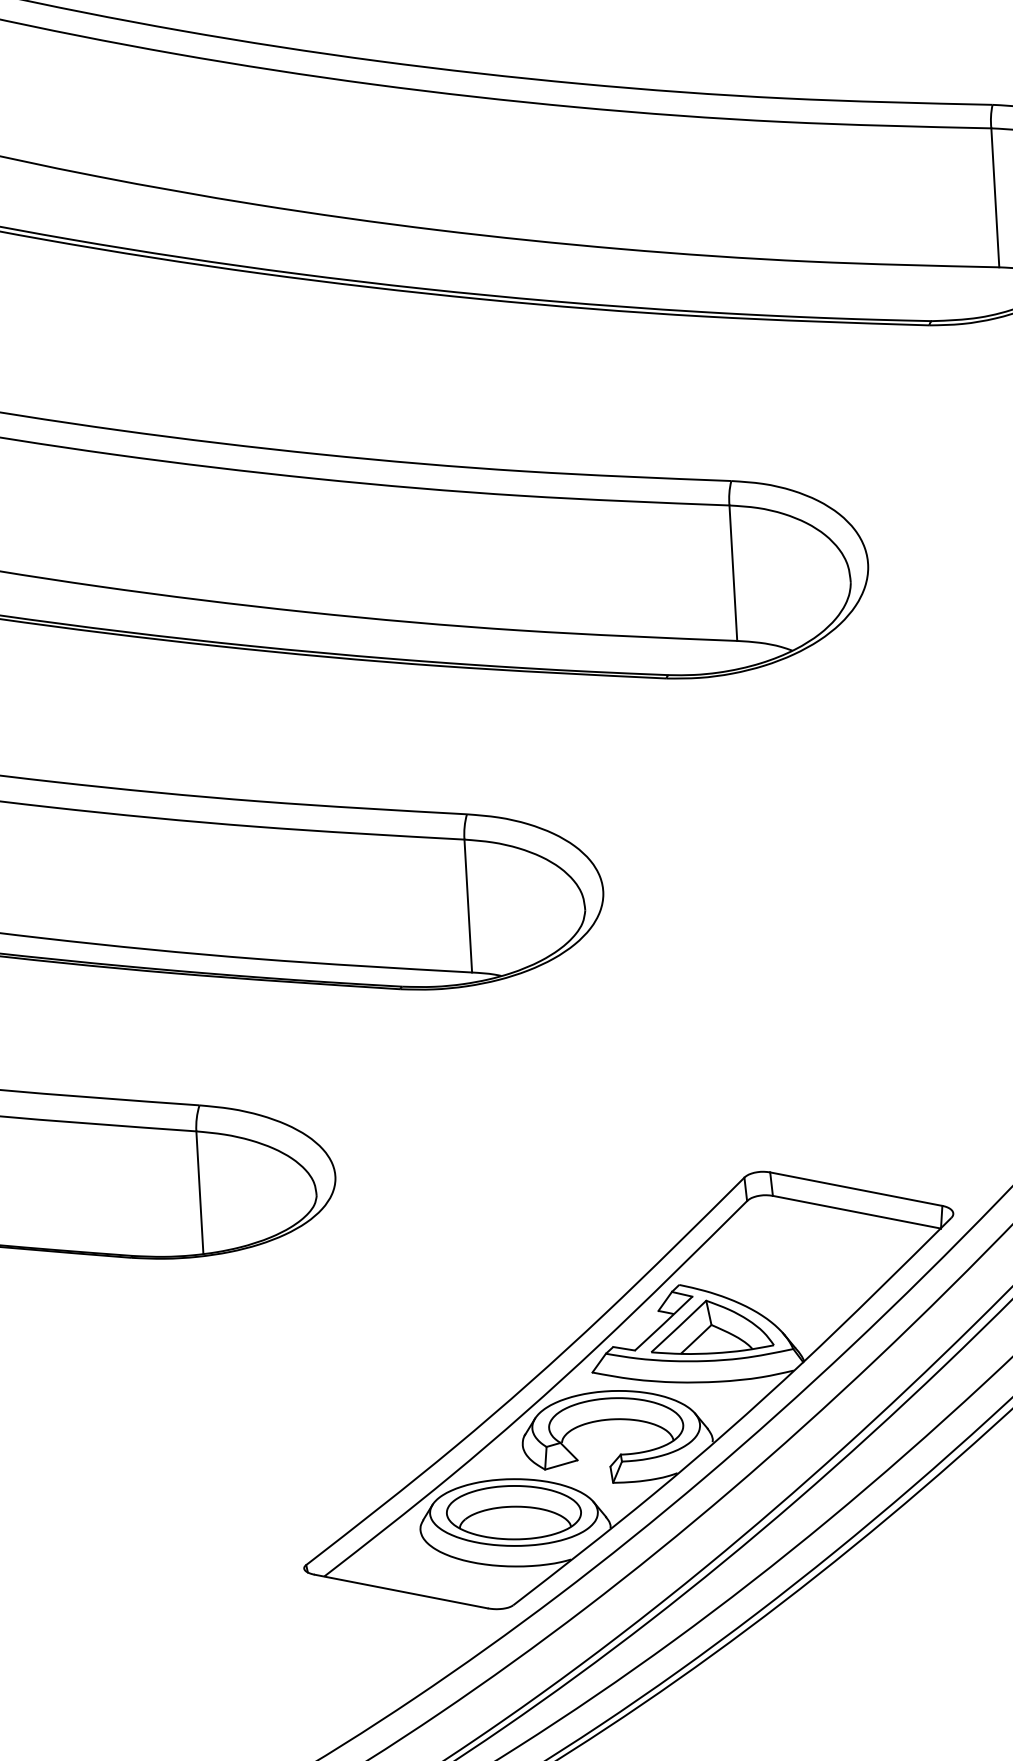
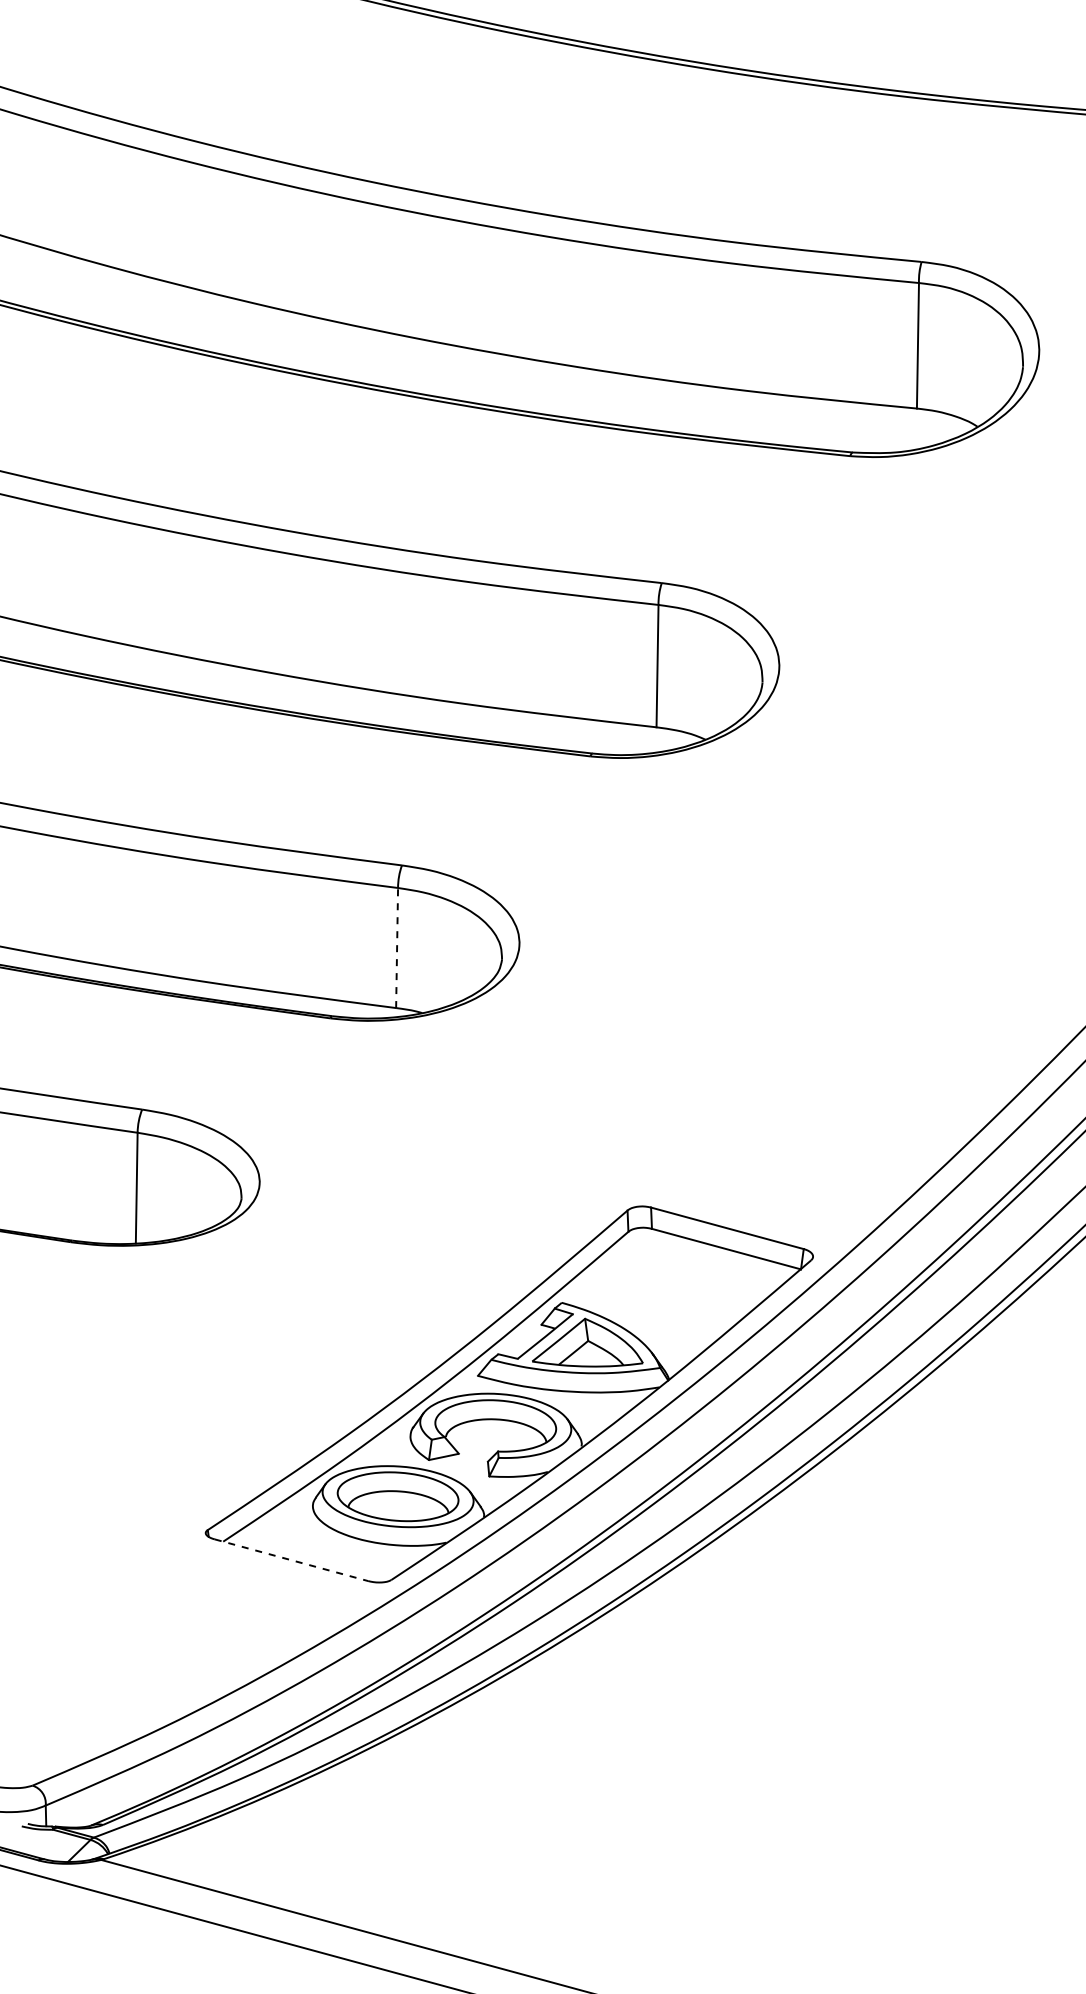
line: (468, 905) -> (397, 947), solid -> dashed
line: (401, 1591) -> (291, 1560), solid -> dashed

